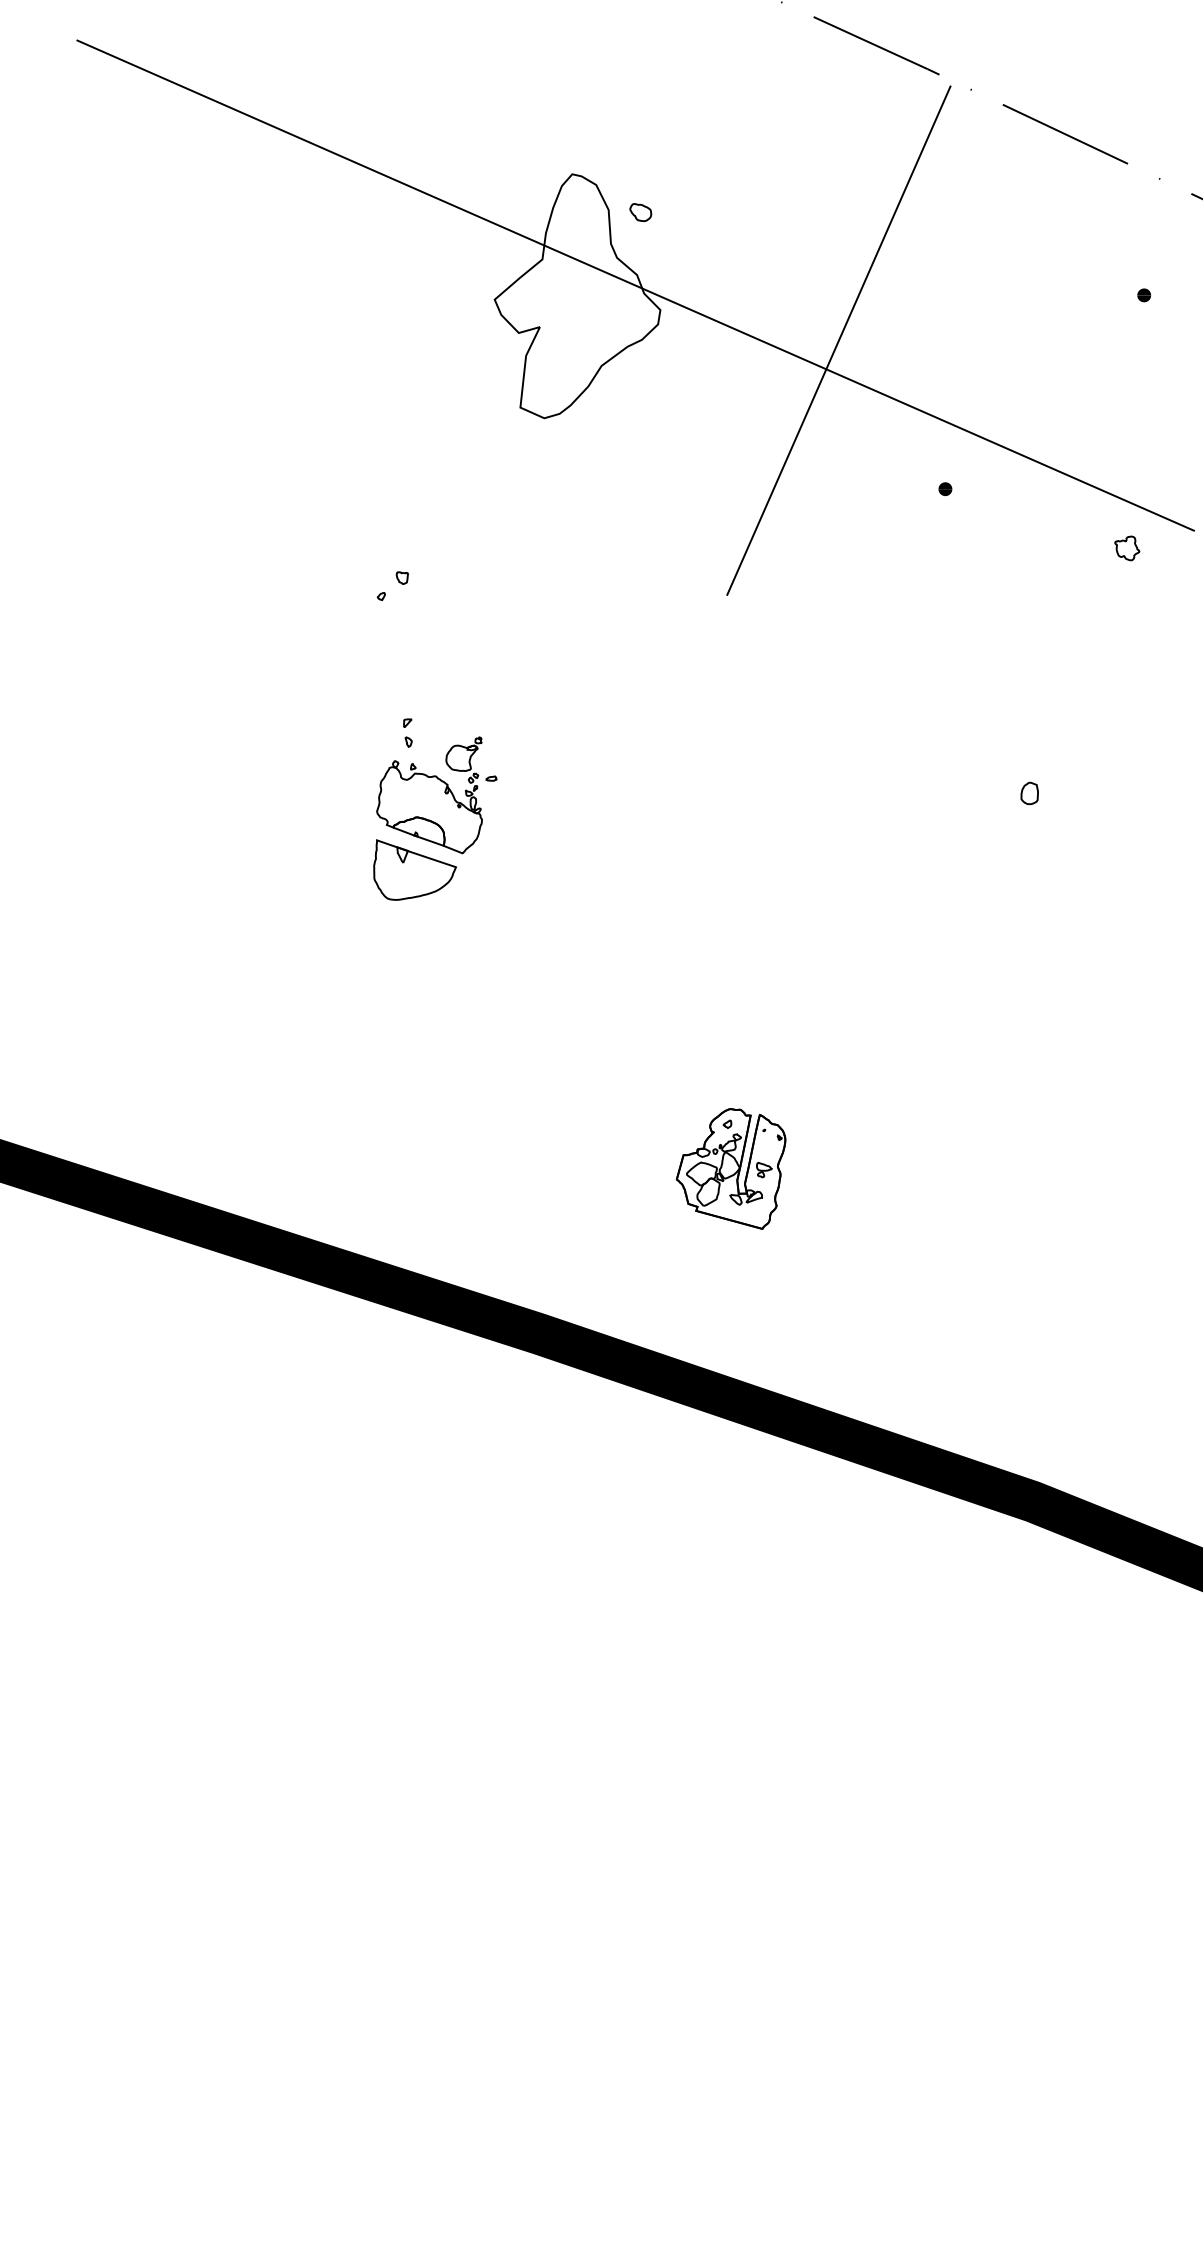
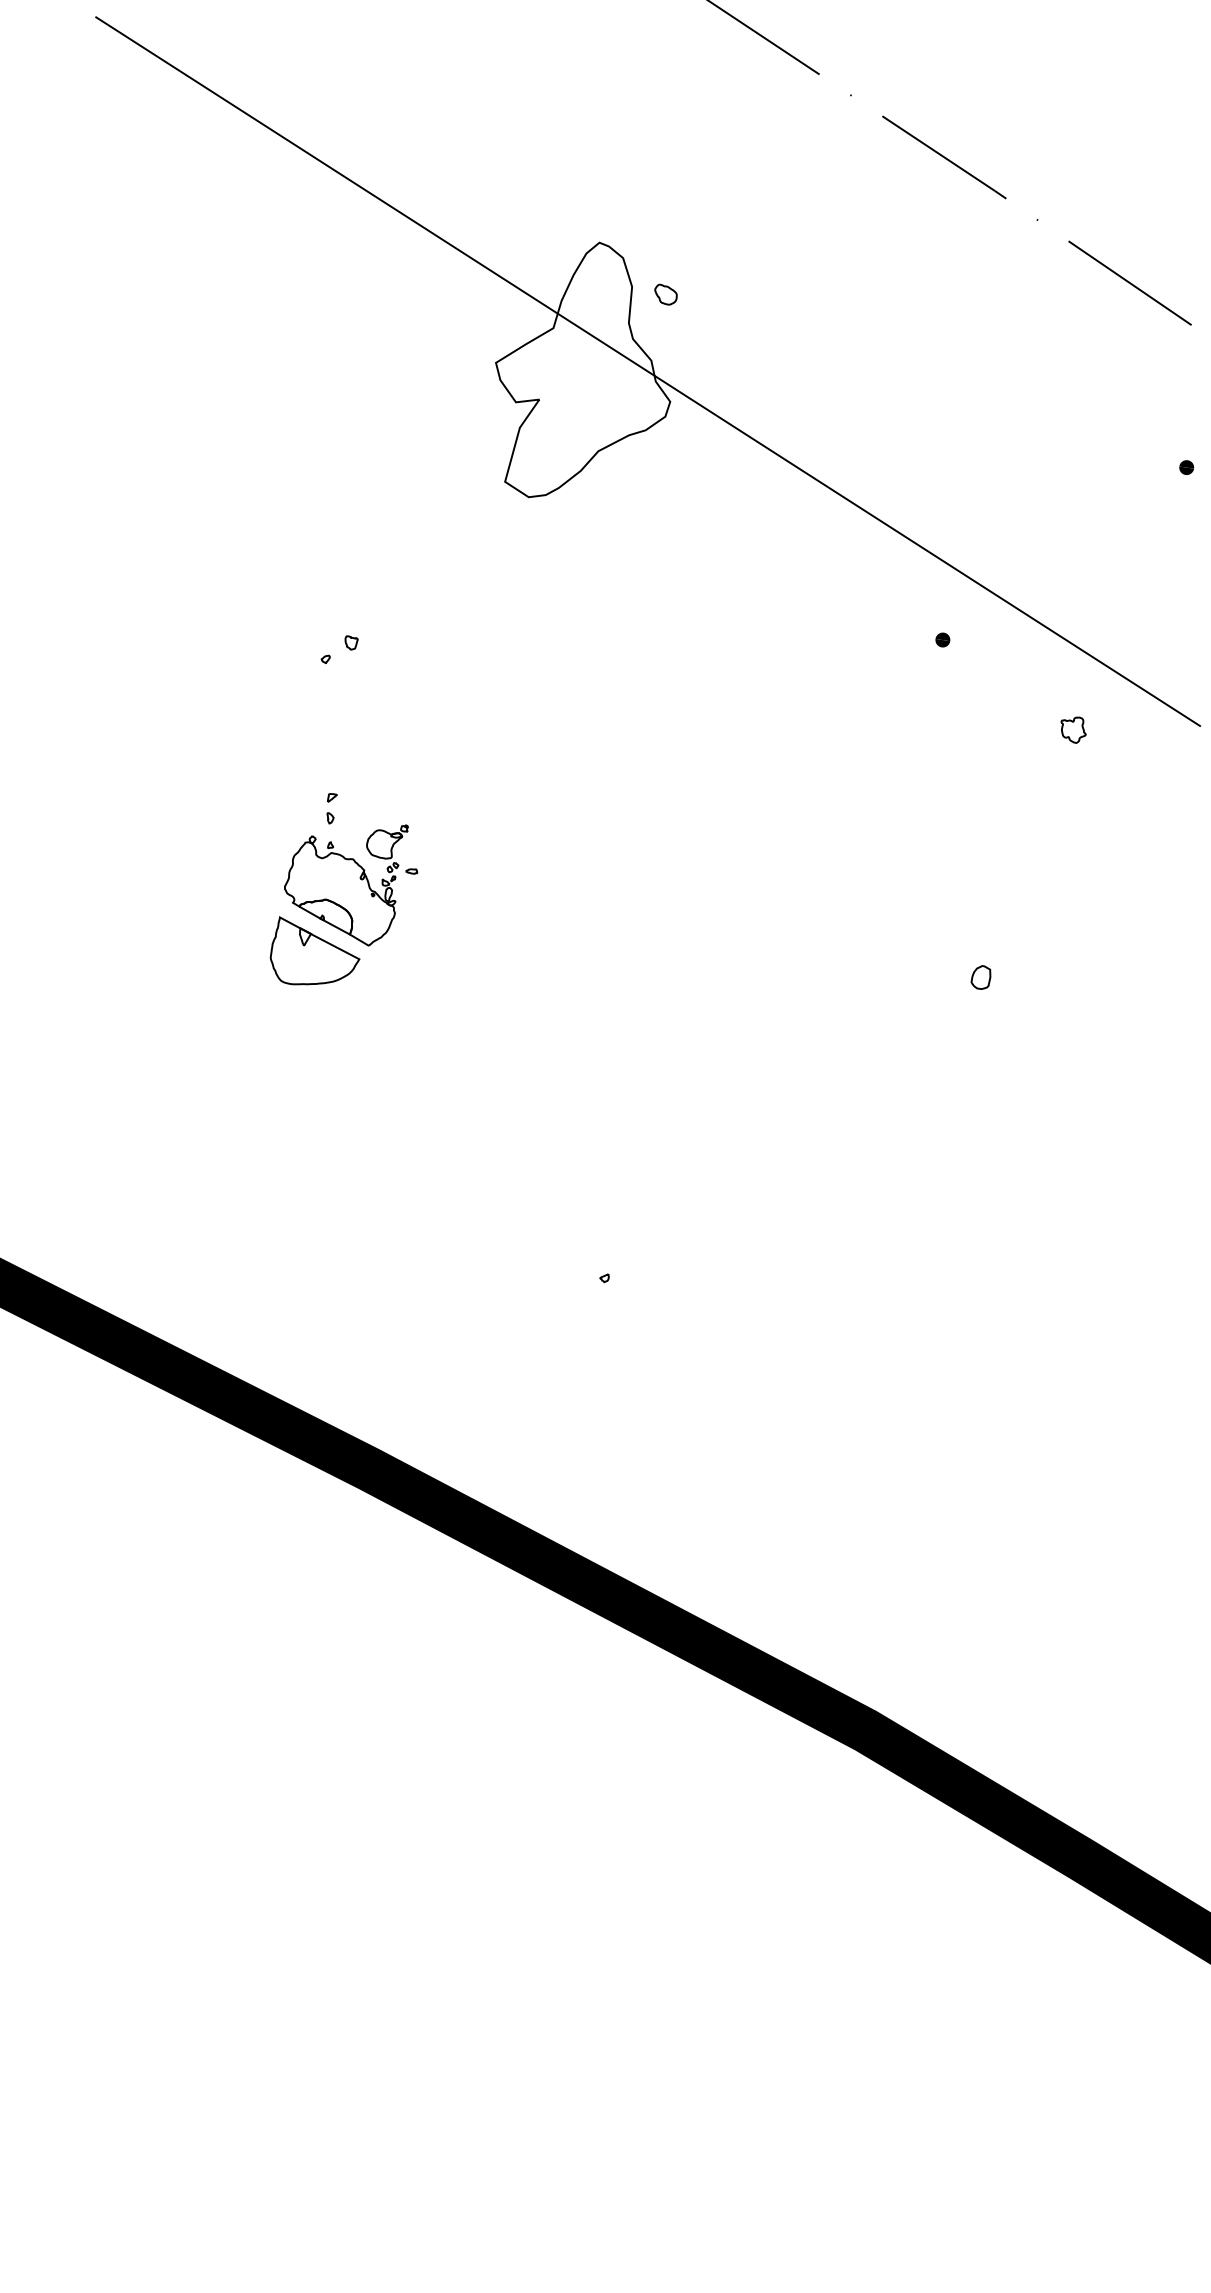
line: (838, 340) -> (854, 464), removed
part: (1127, 548) -> (1073, 729), moved
part: (730, 1168) -> (600, 1325), removed

